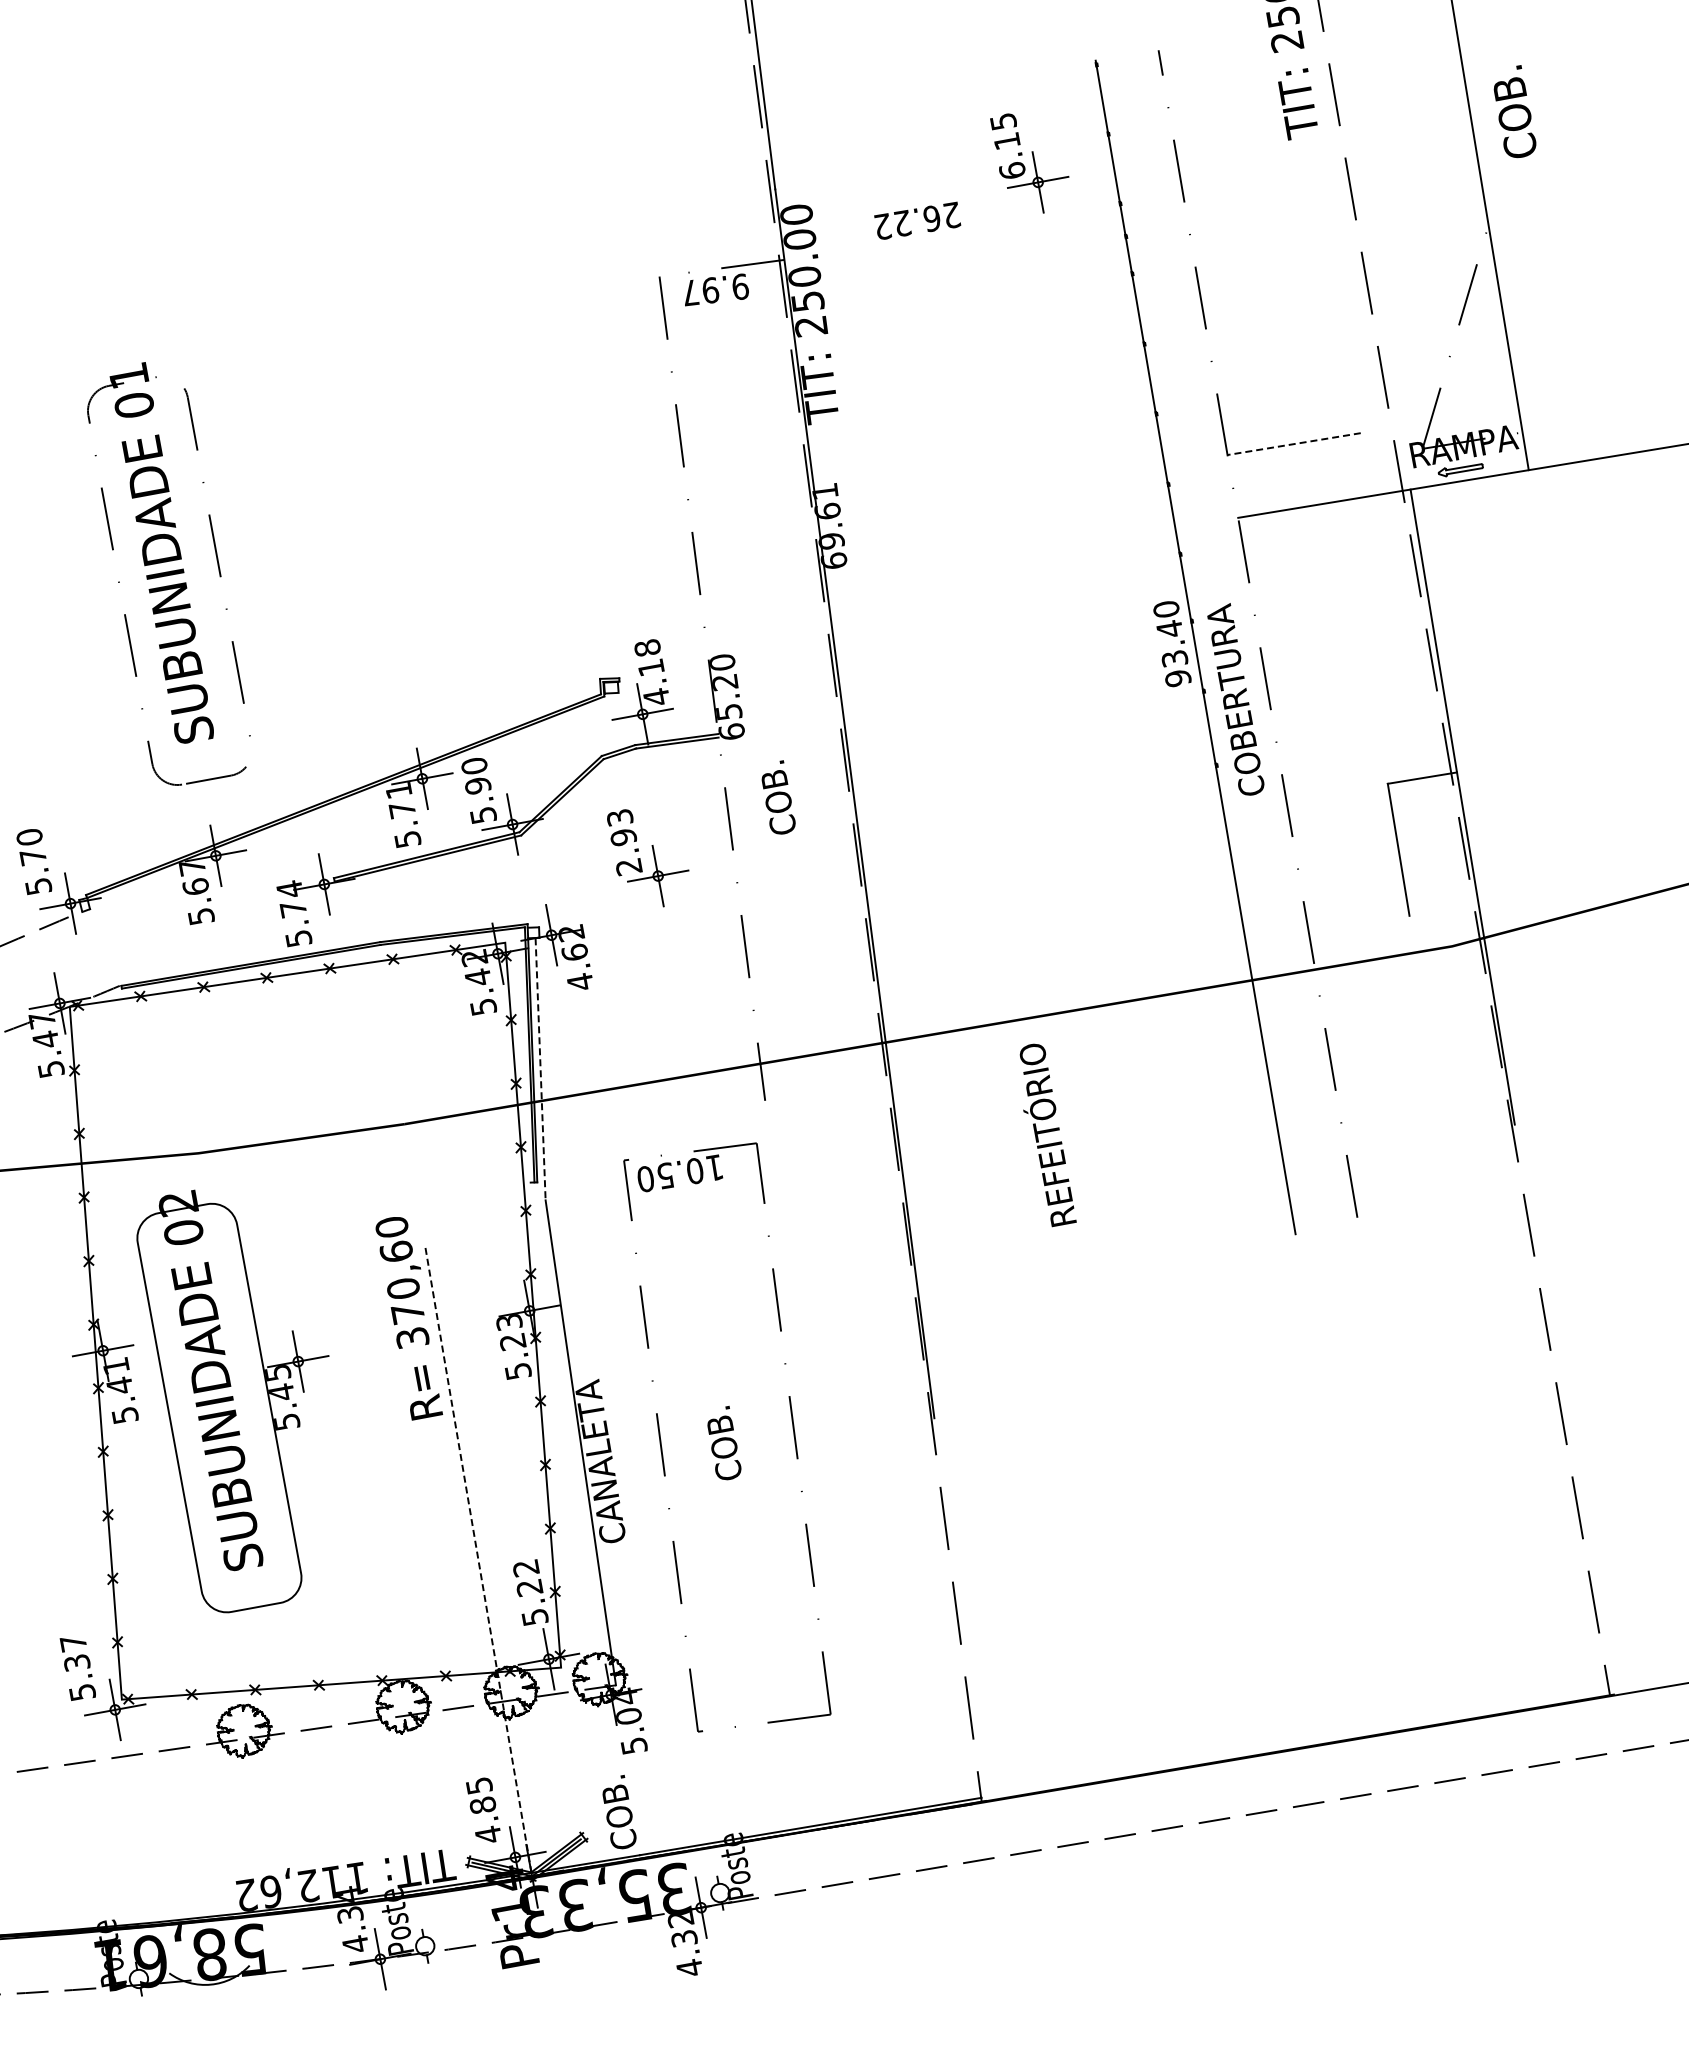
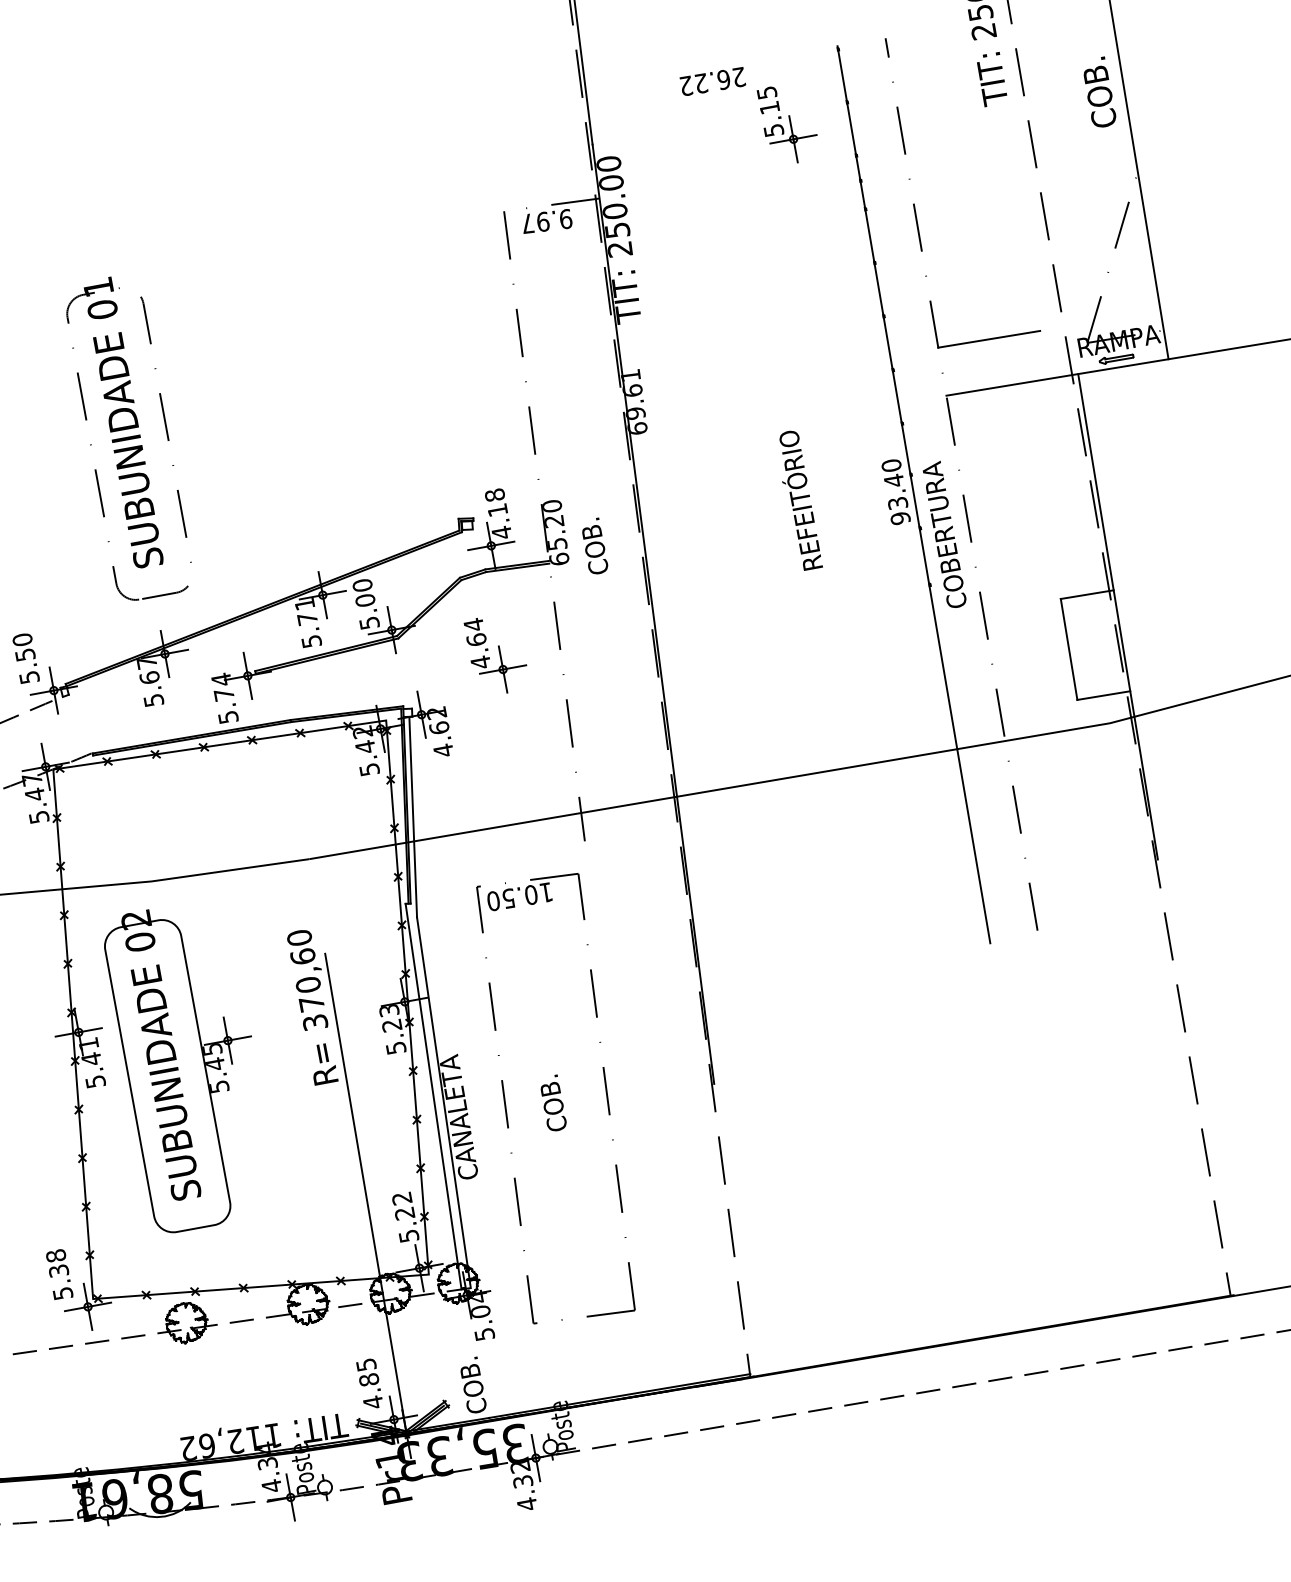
text: (1514, 111) -> (1099, 91), moved
text: (1012, 170) -> (773, 130), 6.15 -> 5.15
text: (917, 220) -> (712, 81), moved
line: (1294, 444) -> (989, 339), dashed -> solid
text: (478, 785) -> (365, 600), 5.90 -> 5.00
text: (778, 797) -> (595, 546), moved
text: (624, 842) -> (477, 643), 2.93 -> 4.64
text: (32, 857) -> (24, 655), 5.70 -> 5.50
line: (1443, 909) -> (1103, 695), added
line: (540, 1069) -> (413, 817), dashed -> solid
text: (1047, 1135) -> (800, 500), moved
line: (566, 1434) -> (432, 1096), added
line: (478, 1562) -> (365, 1194), dashed -> solid
text: (72, 1643) -> (55, 1256), 5.37 -> 5.38

